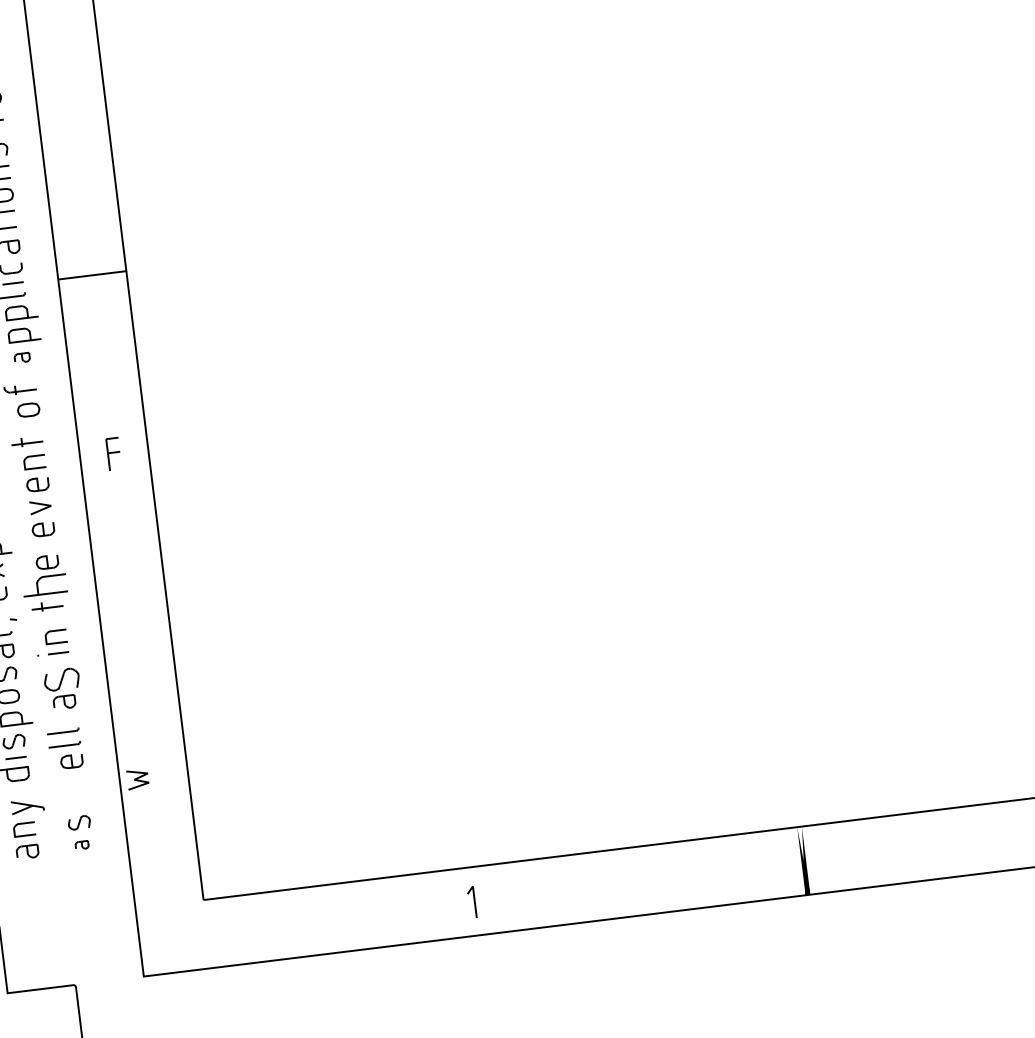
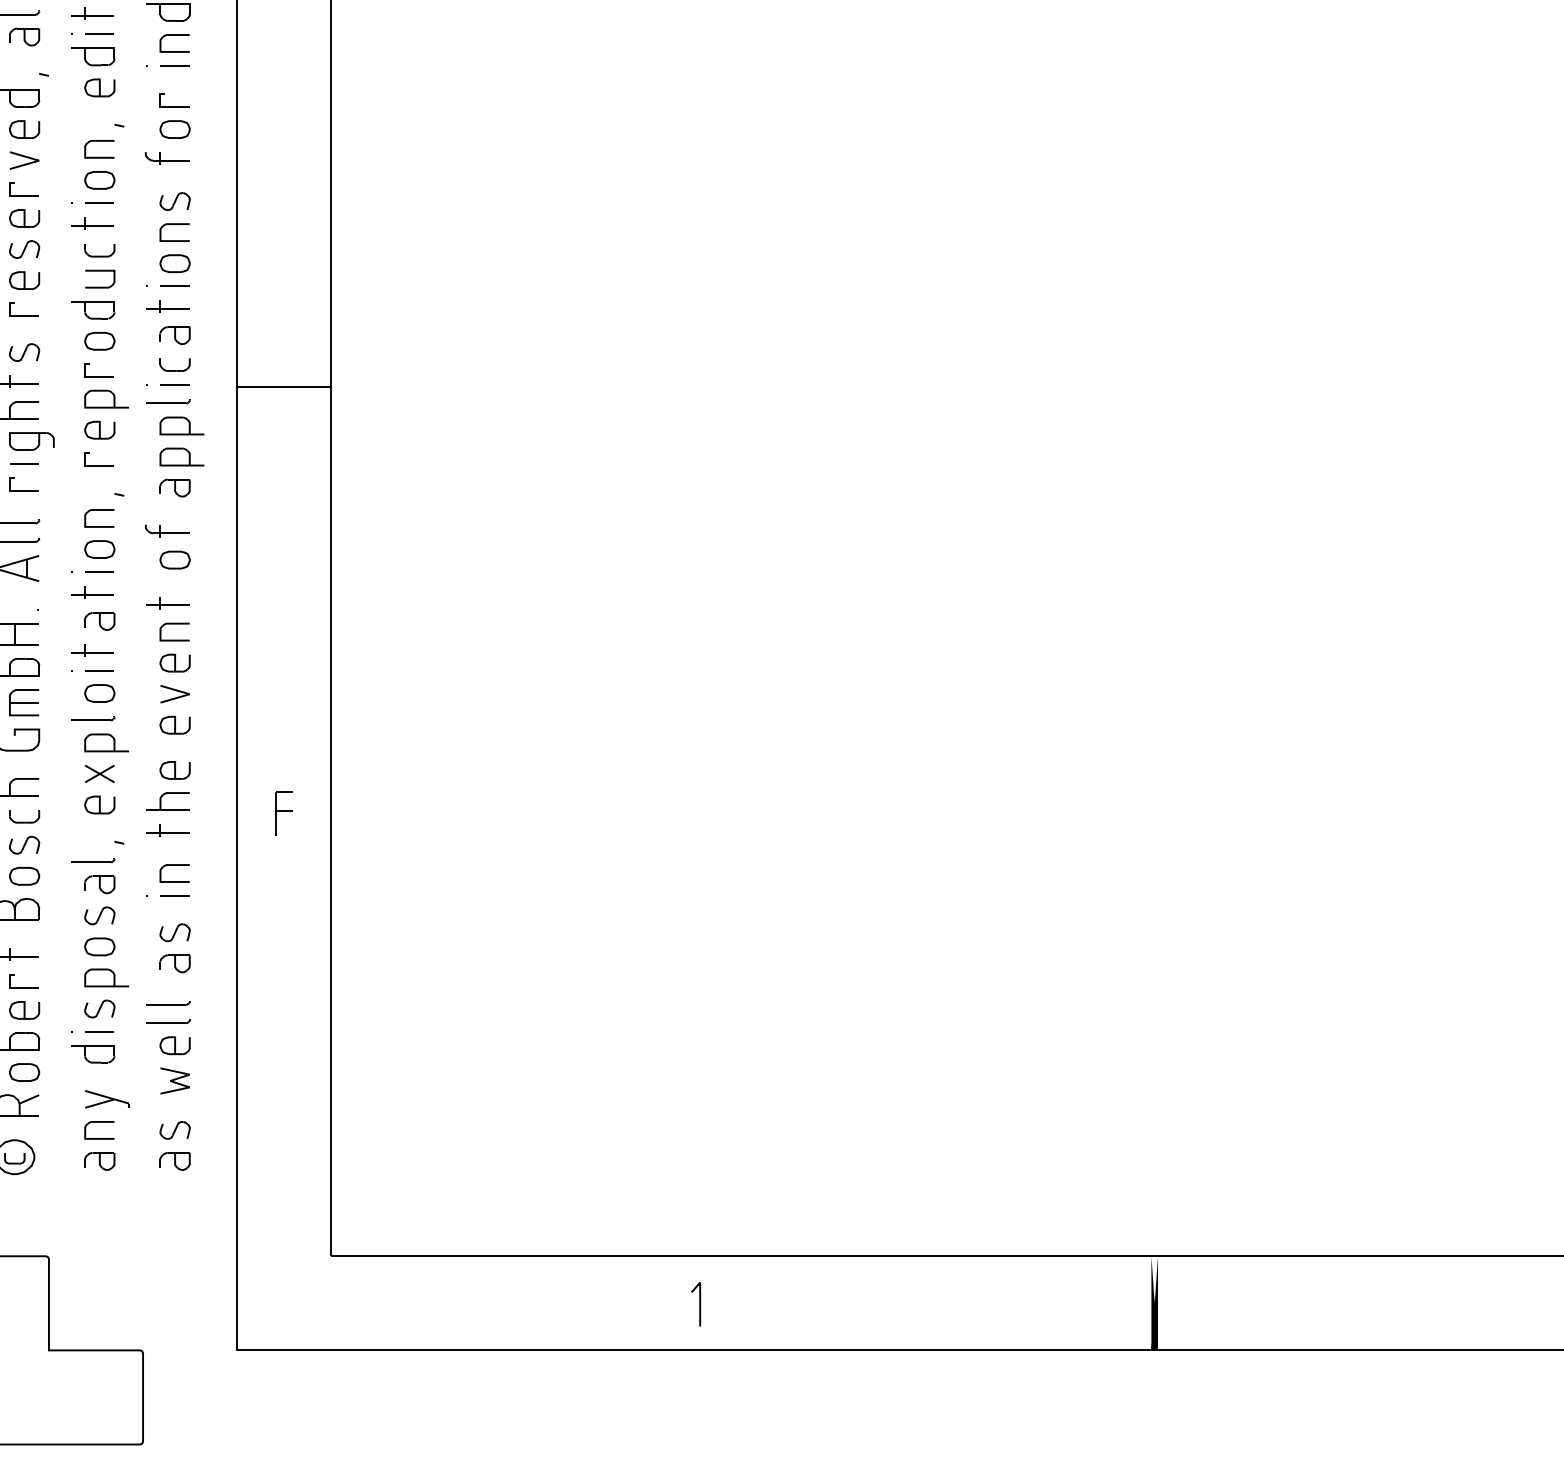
part: (21, 357) -> (174, 487), size x1.43
part: (113, 454) -> (283, 813), moved
part: (44, 585) -> (167, 801), size x0.71
part: (61, 679) -> (174, 932), size x0.62
line: (137, 779) -> (174, 1080), moved
part: (81, 845) -> (174, 1161), size x1.67

